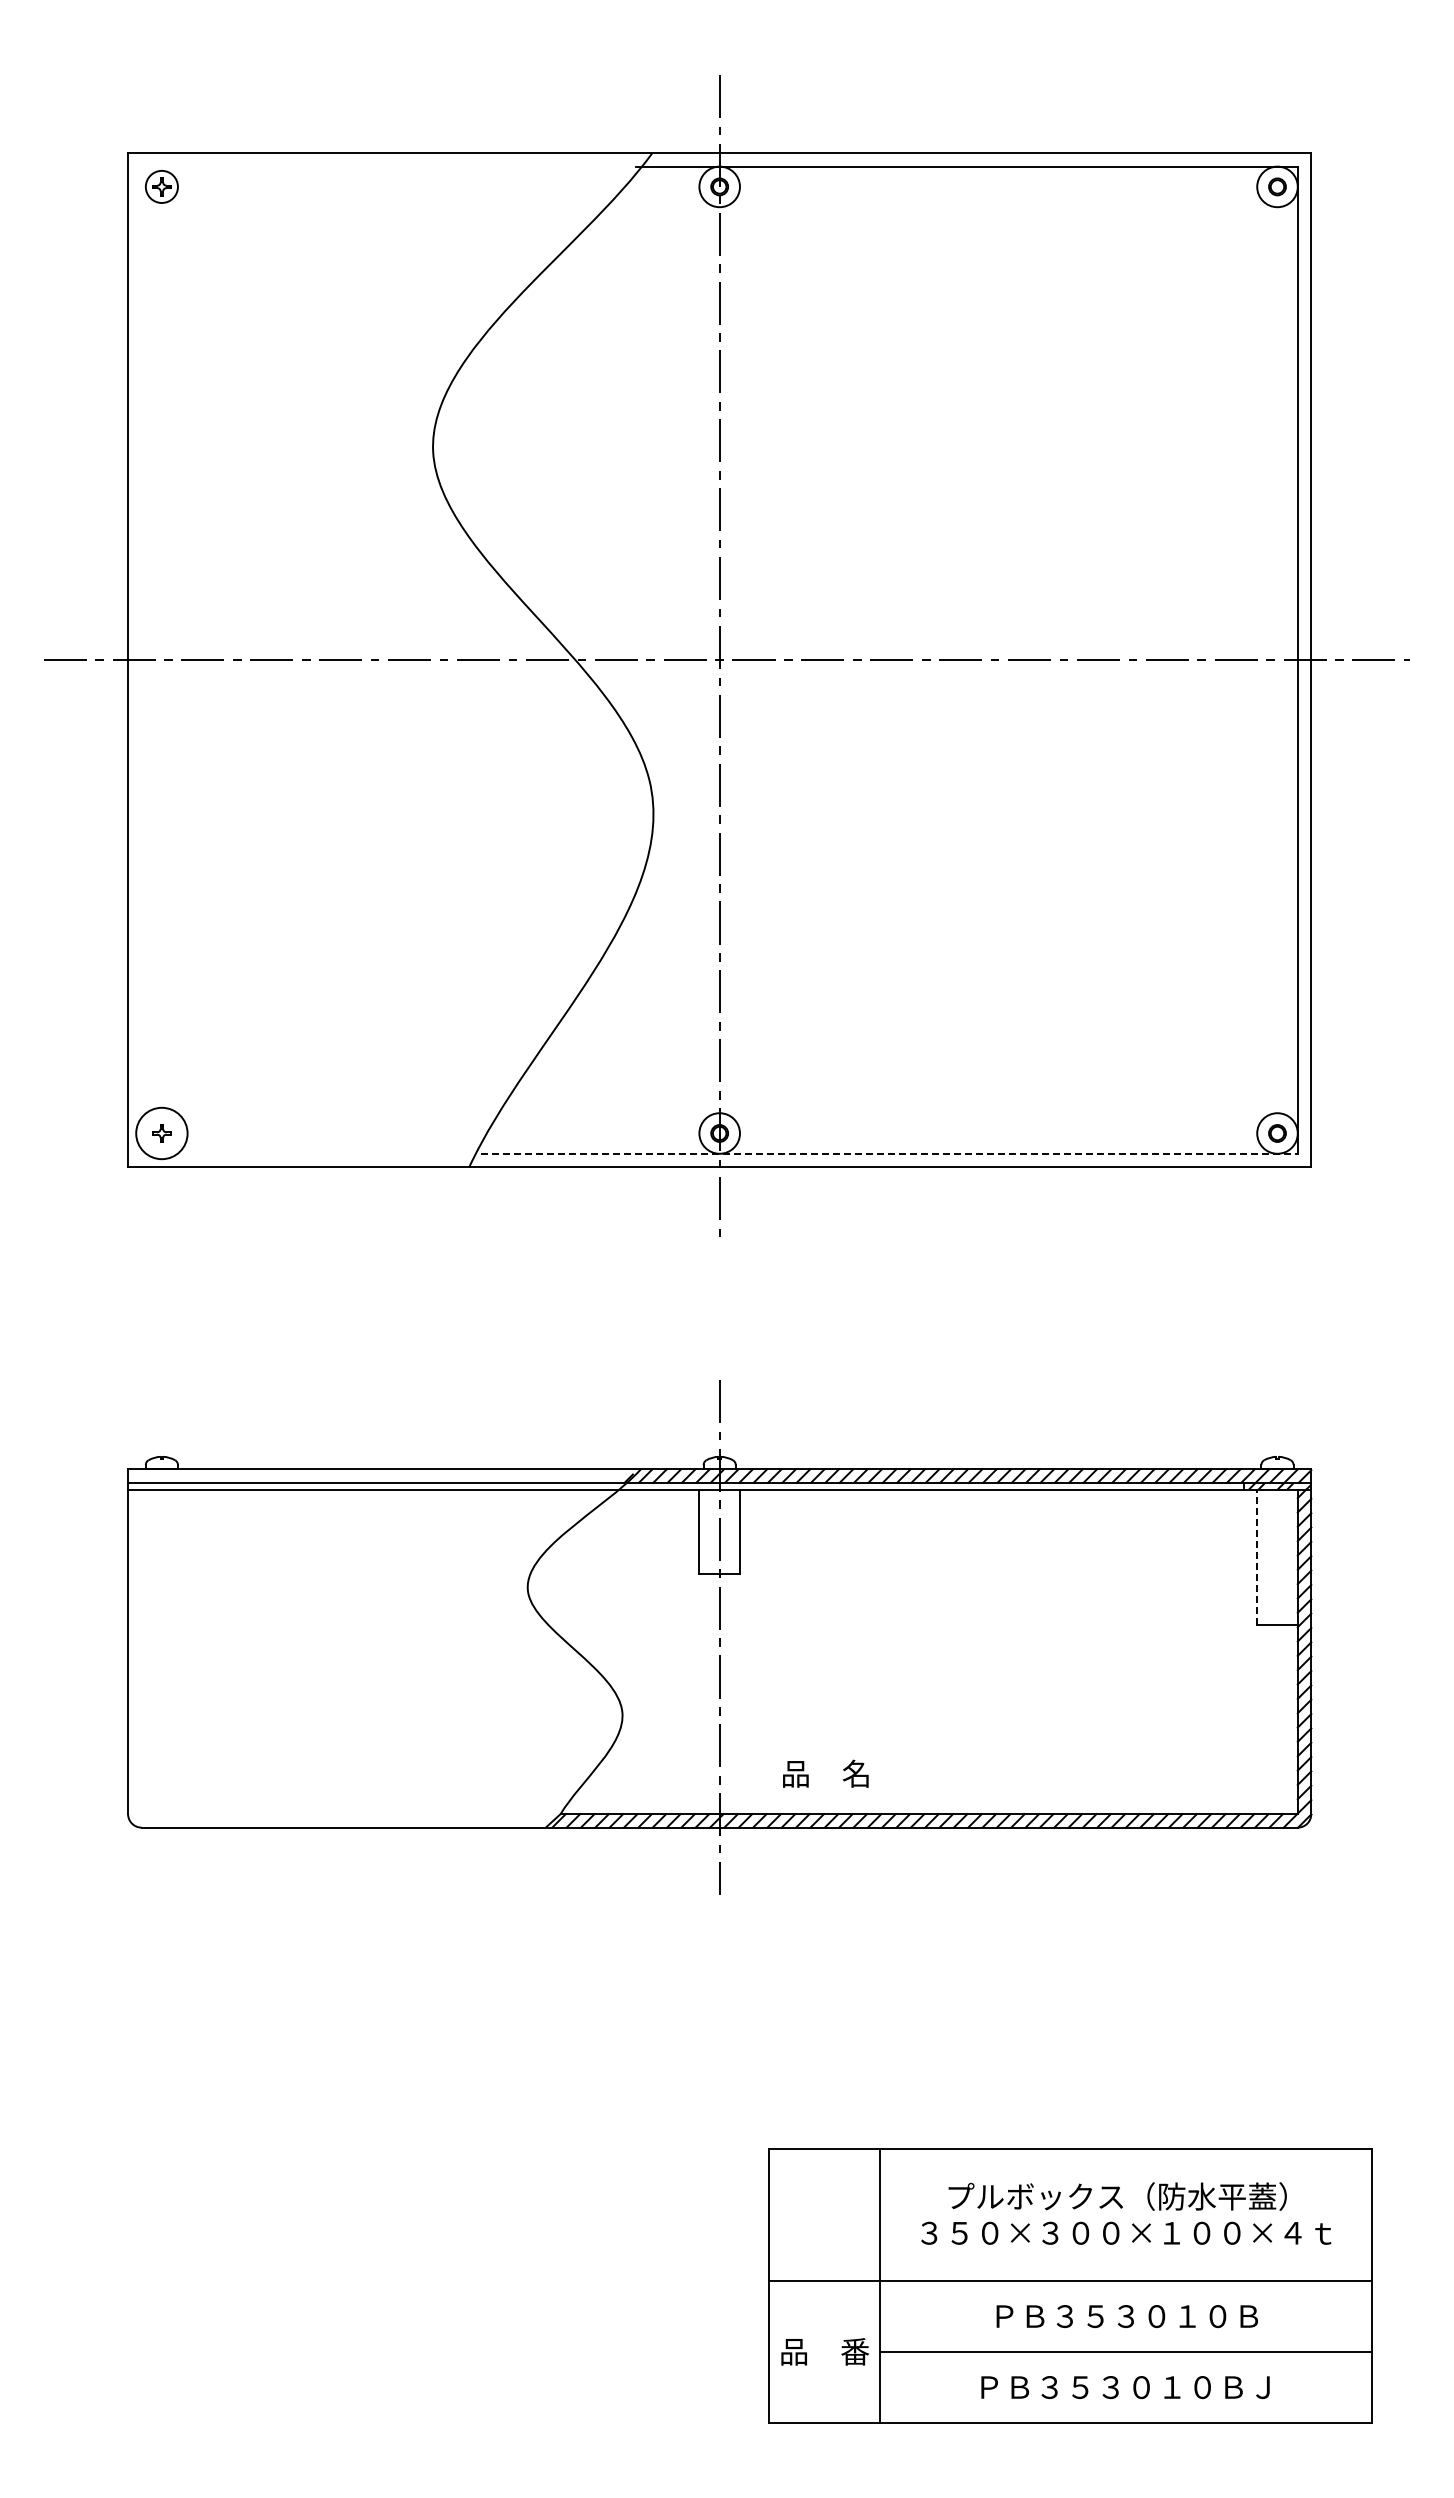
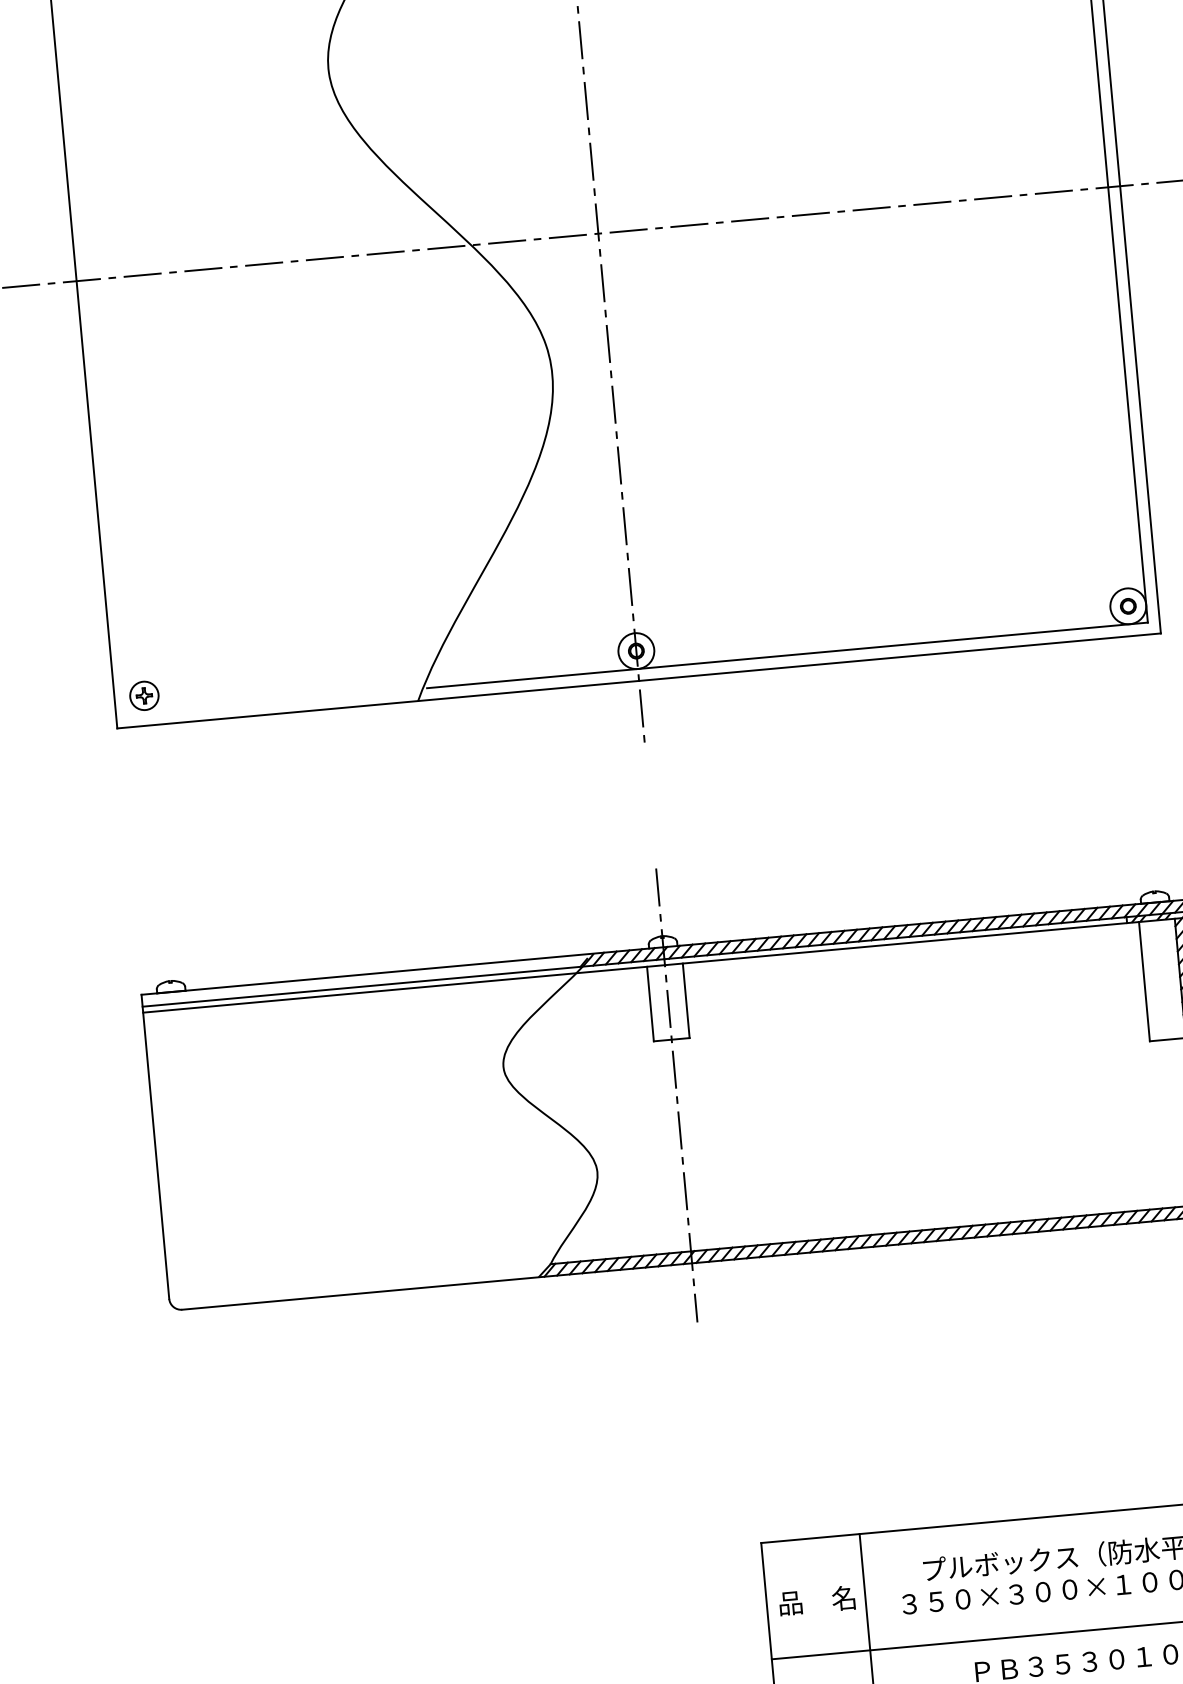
circle: (161, 1133) -> (144, 695), size x0.62
line: (889, 1153) -> (787, 655), dashed -> solid
line: (1257, 1557) -> (1144, 981), dashed -> solid
text: (825, 1773) -> (816, 1600), moved

